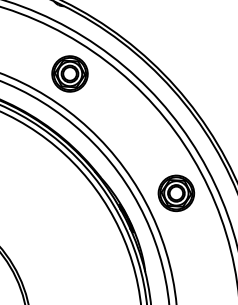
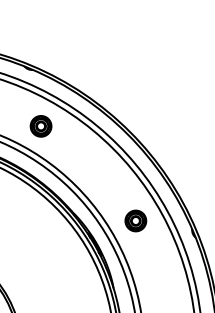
part: (69, 74) -> (40, 126), size x0.7
part: (176, 192) -> (135, 220), size x0.7

